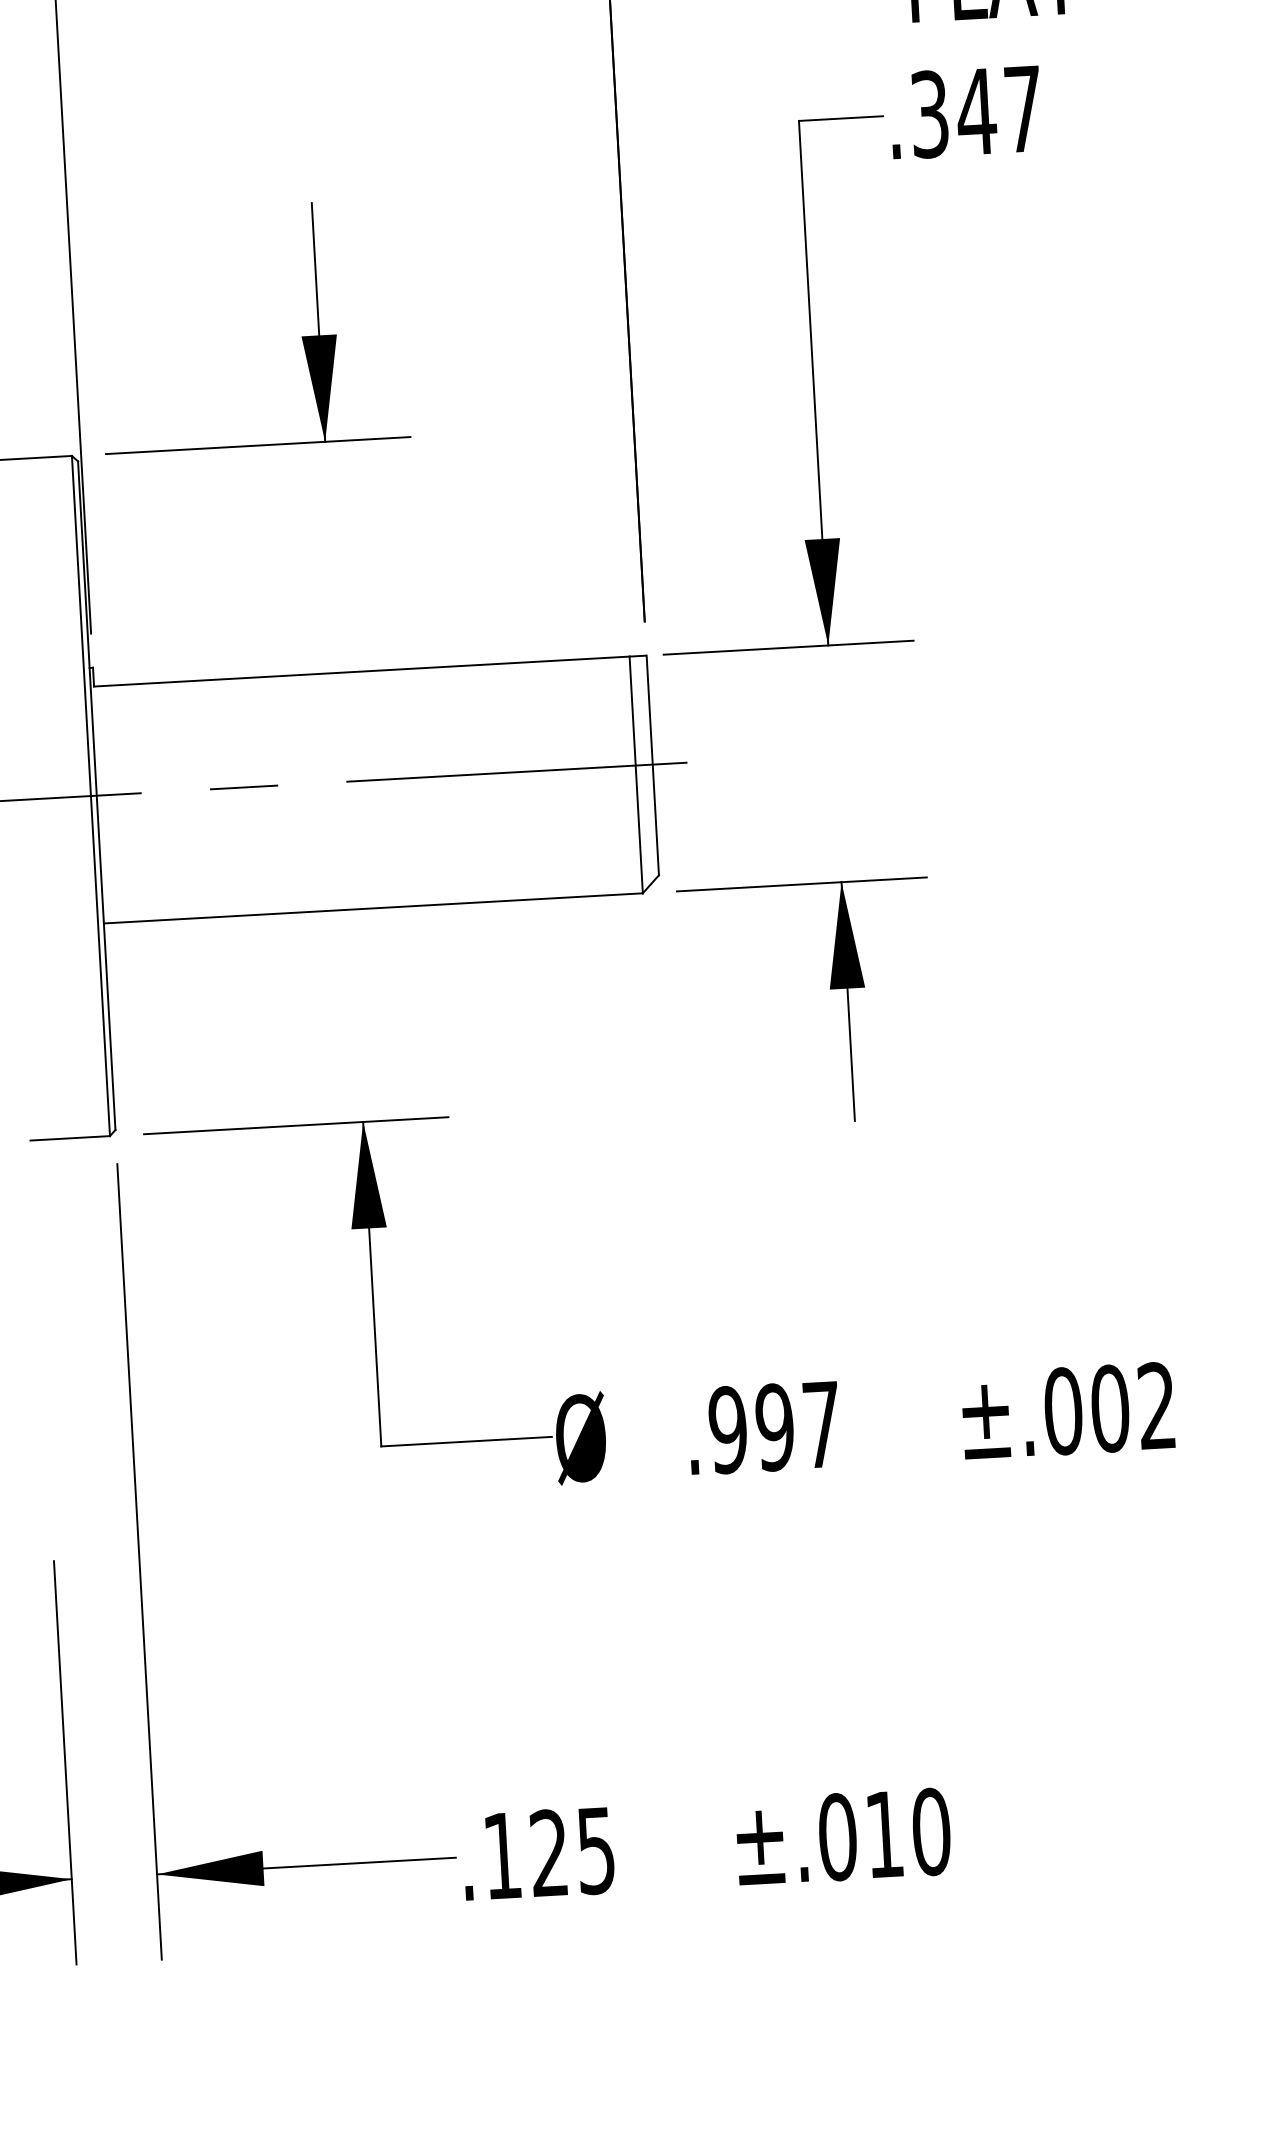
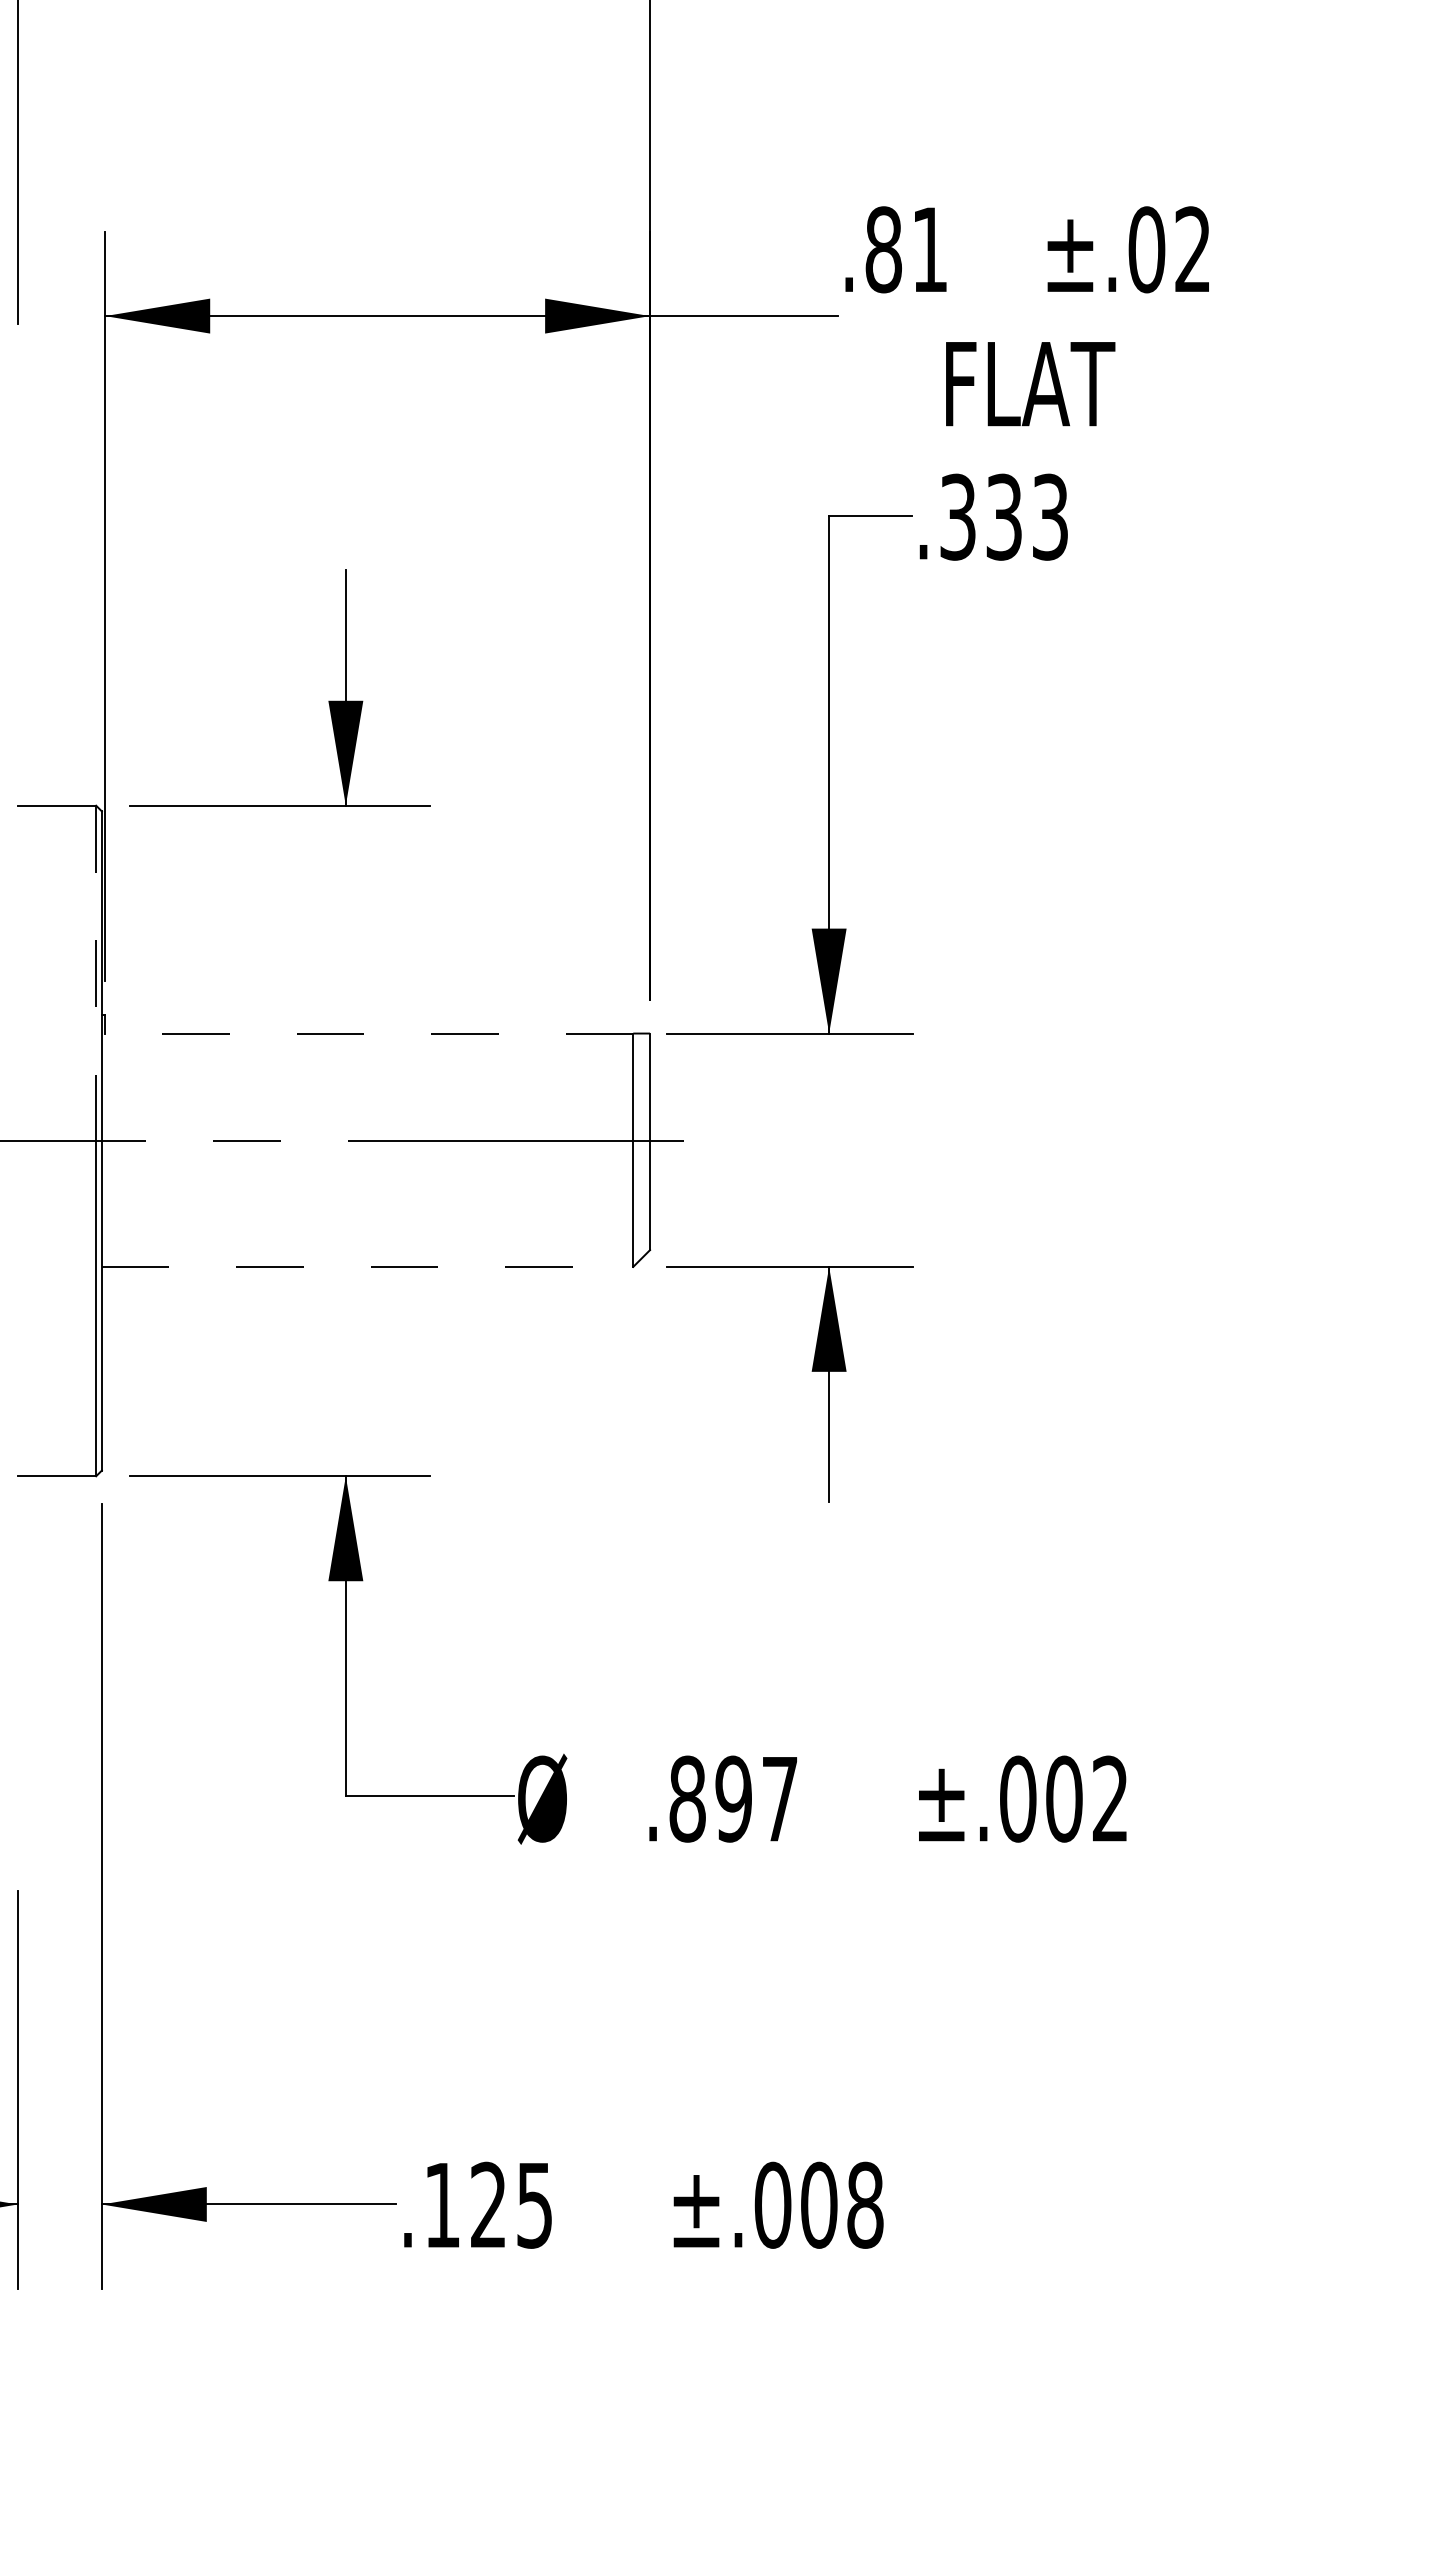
text: (998, 109) -> (1025, 516), .347 -> .333
line: (81, 626) -> (96, 973), solid -> dashed
line: (362, 671) -> (369, 1033), solid -> dashed
line: (373, 907) -> (367, 1266), solid -> dashed
text: (728, 1429) -> (687, 1798), .997 -> .897
text: (908, 1832) -> (842, 2204), ±.010 -> ±.008

